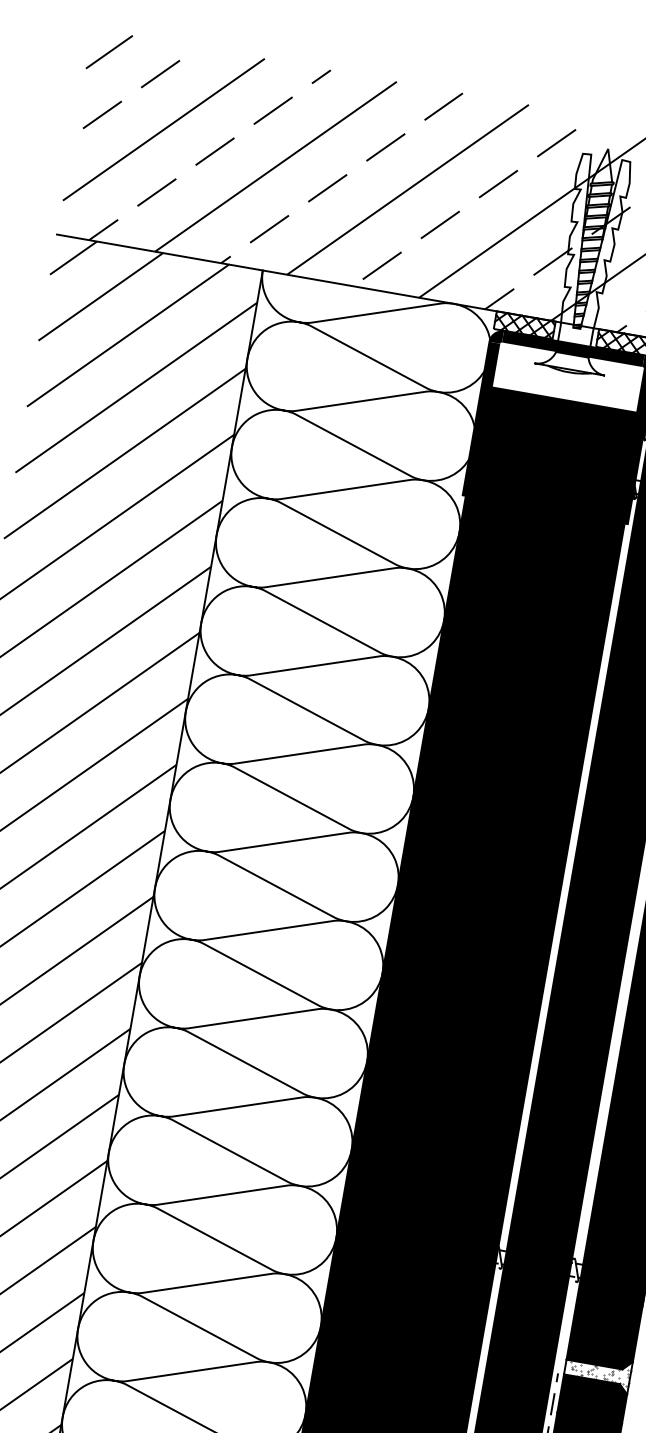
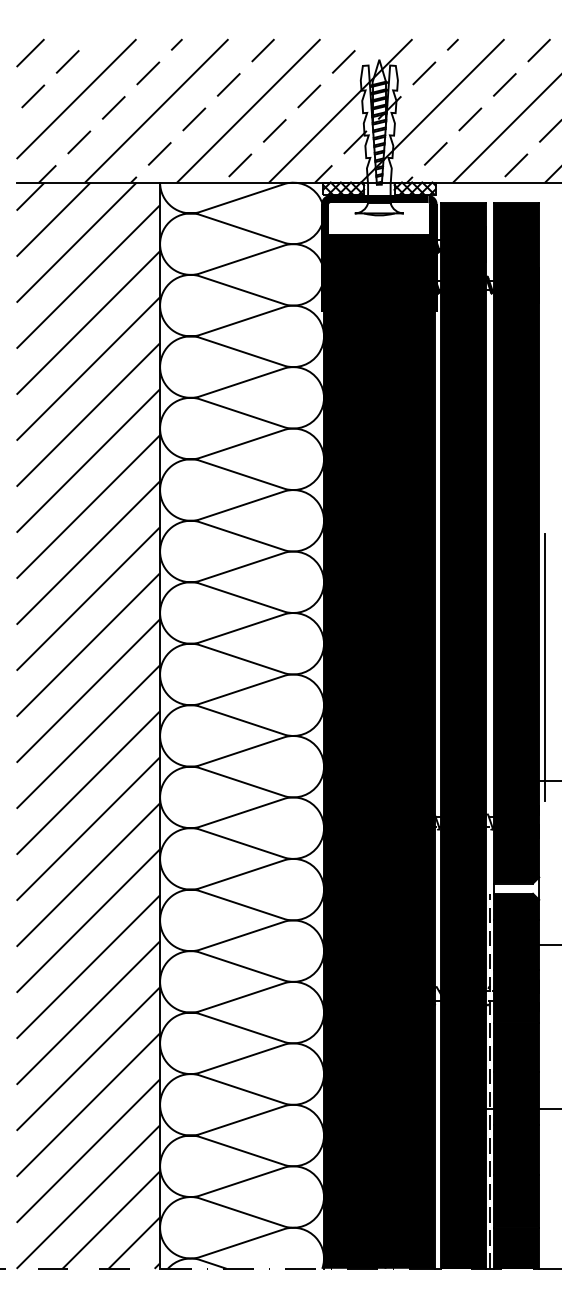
hatch: (600, 1372) -> (518, 888), removed

